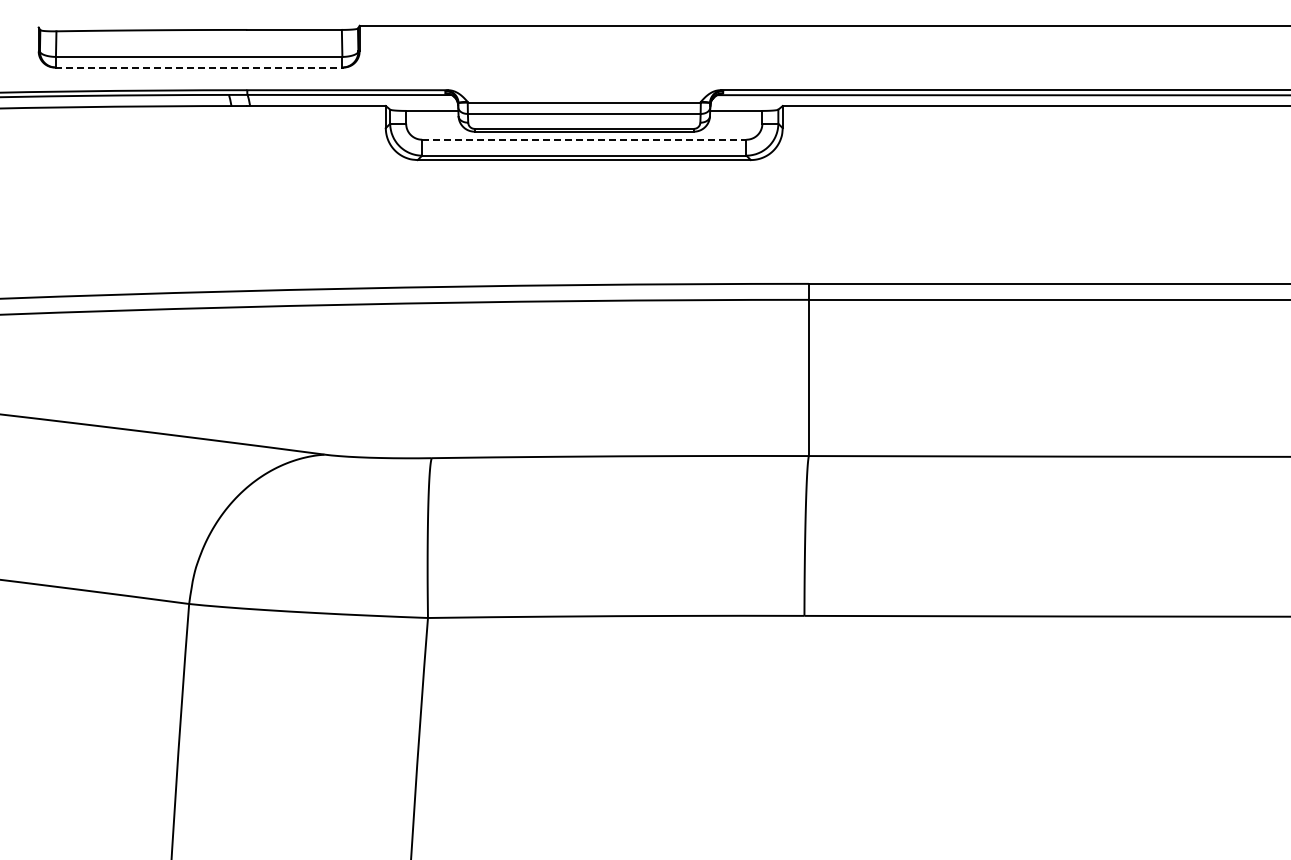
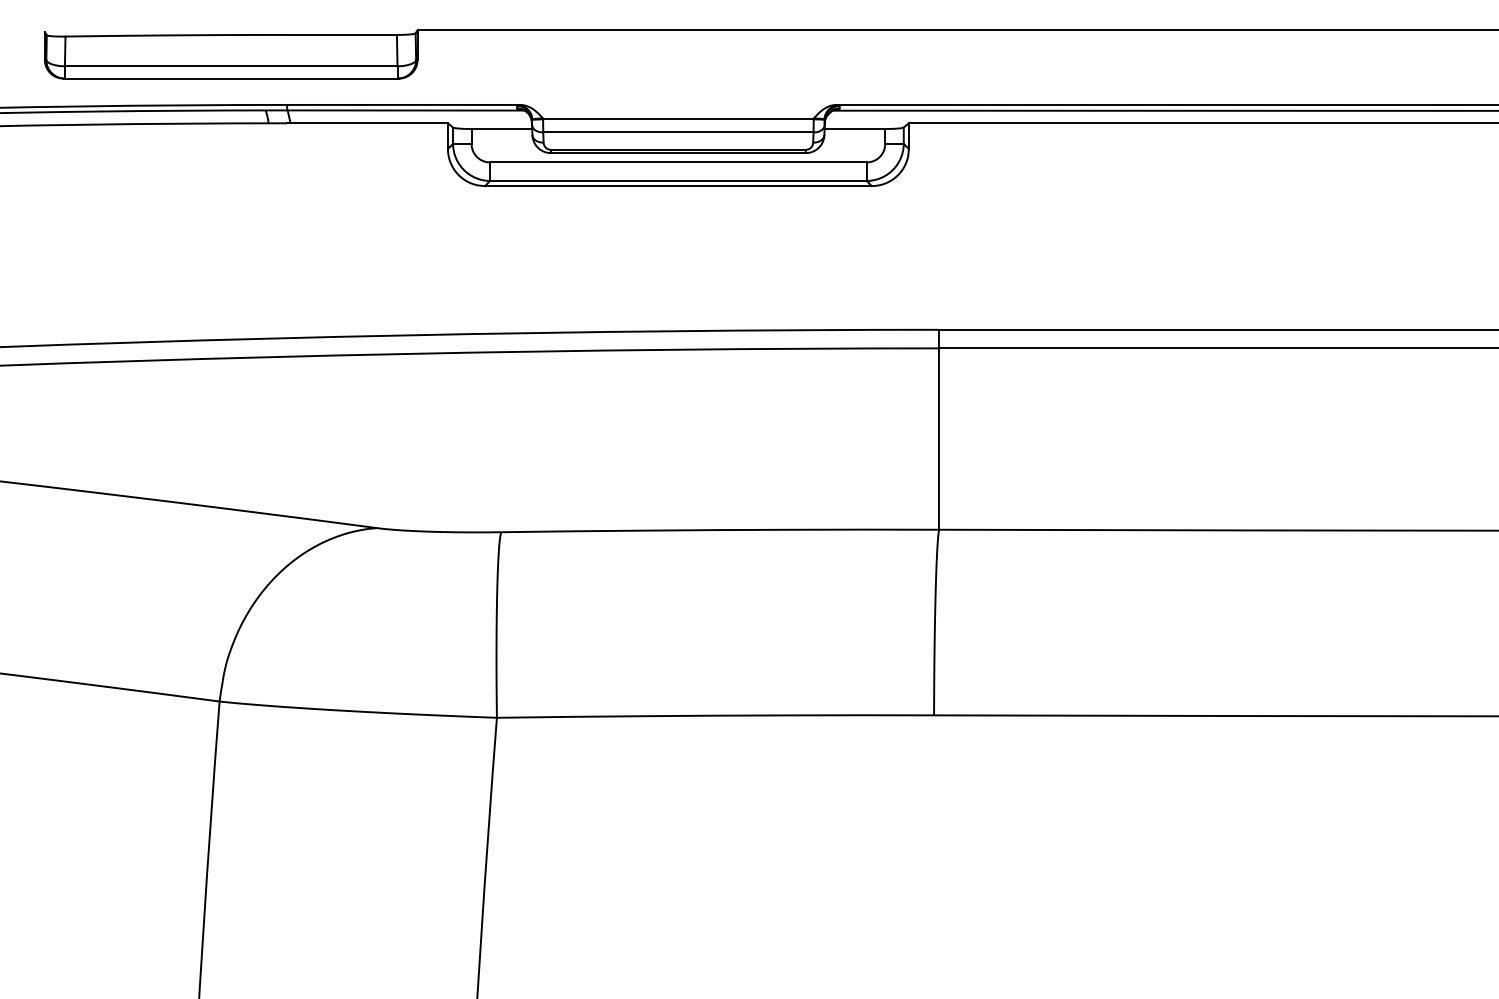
line: (199, 67) -> (231, 78), dashed -> solid
line: (584, 139) -> (678, 162), dashed -> solid

